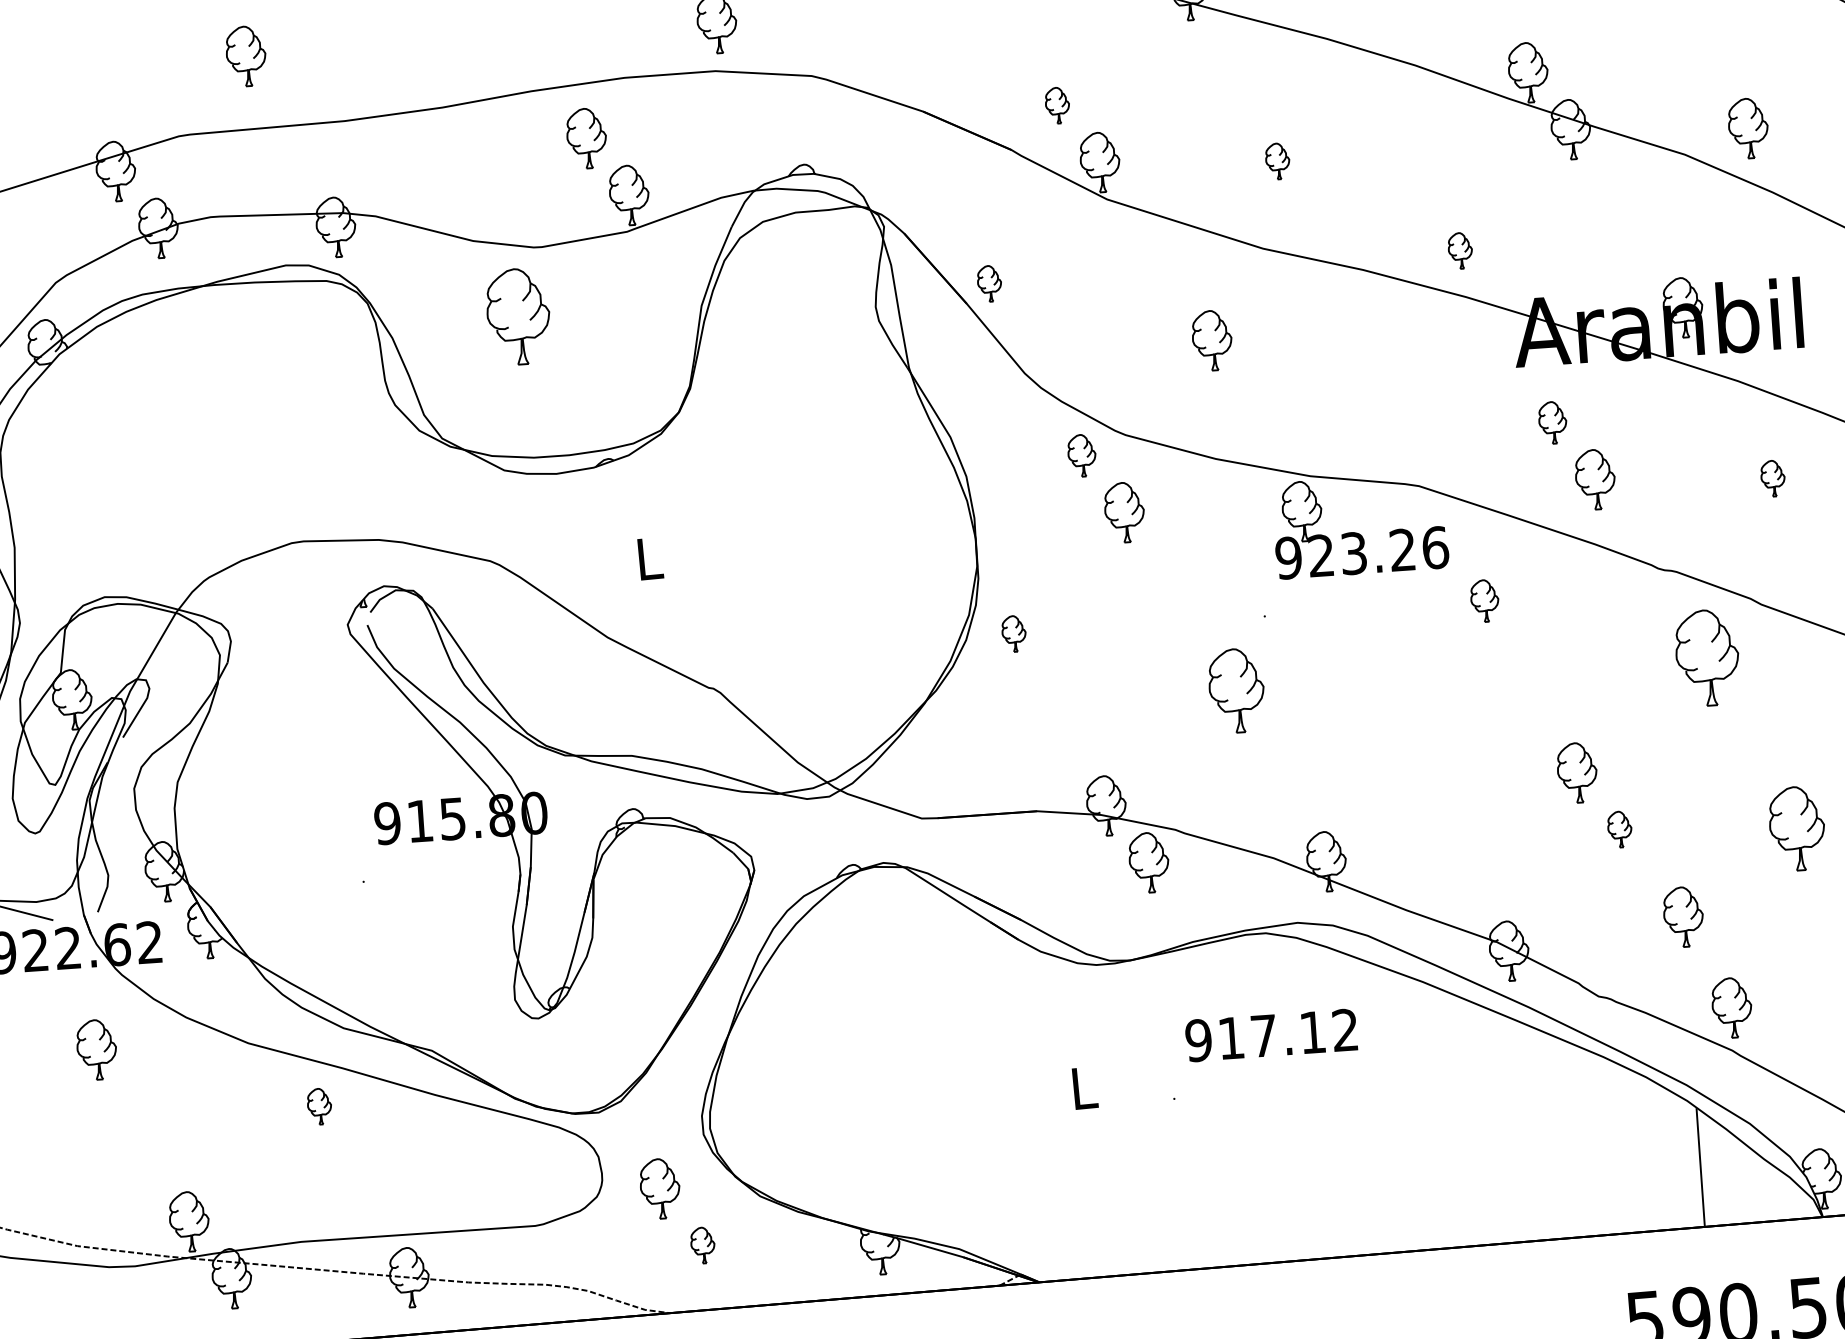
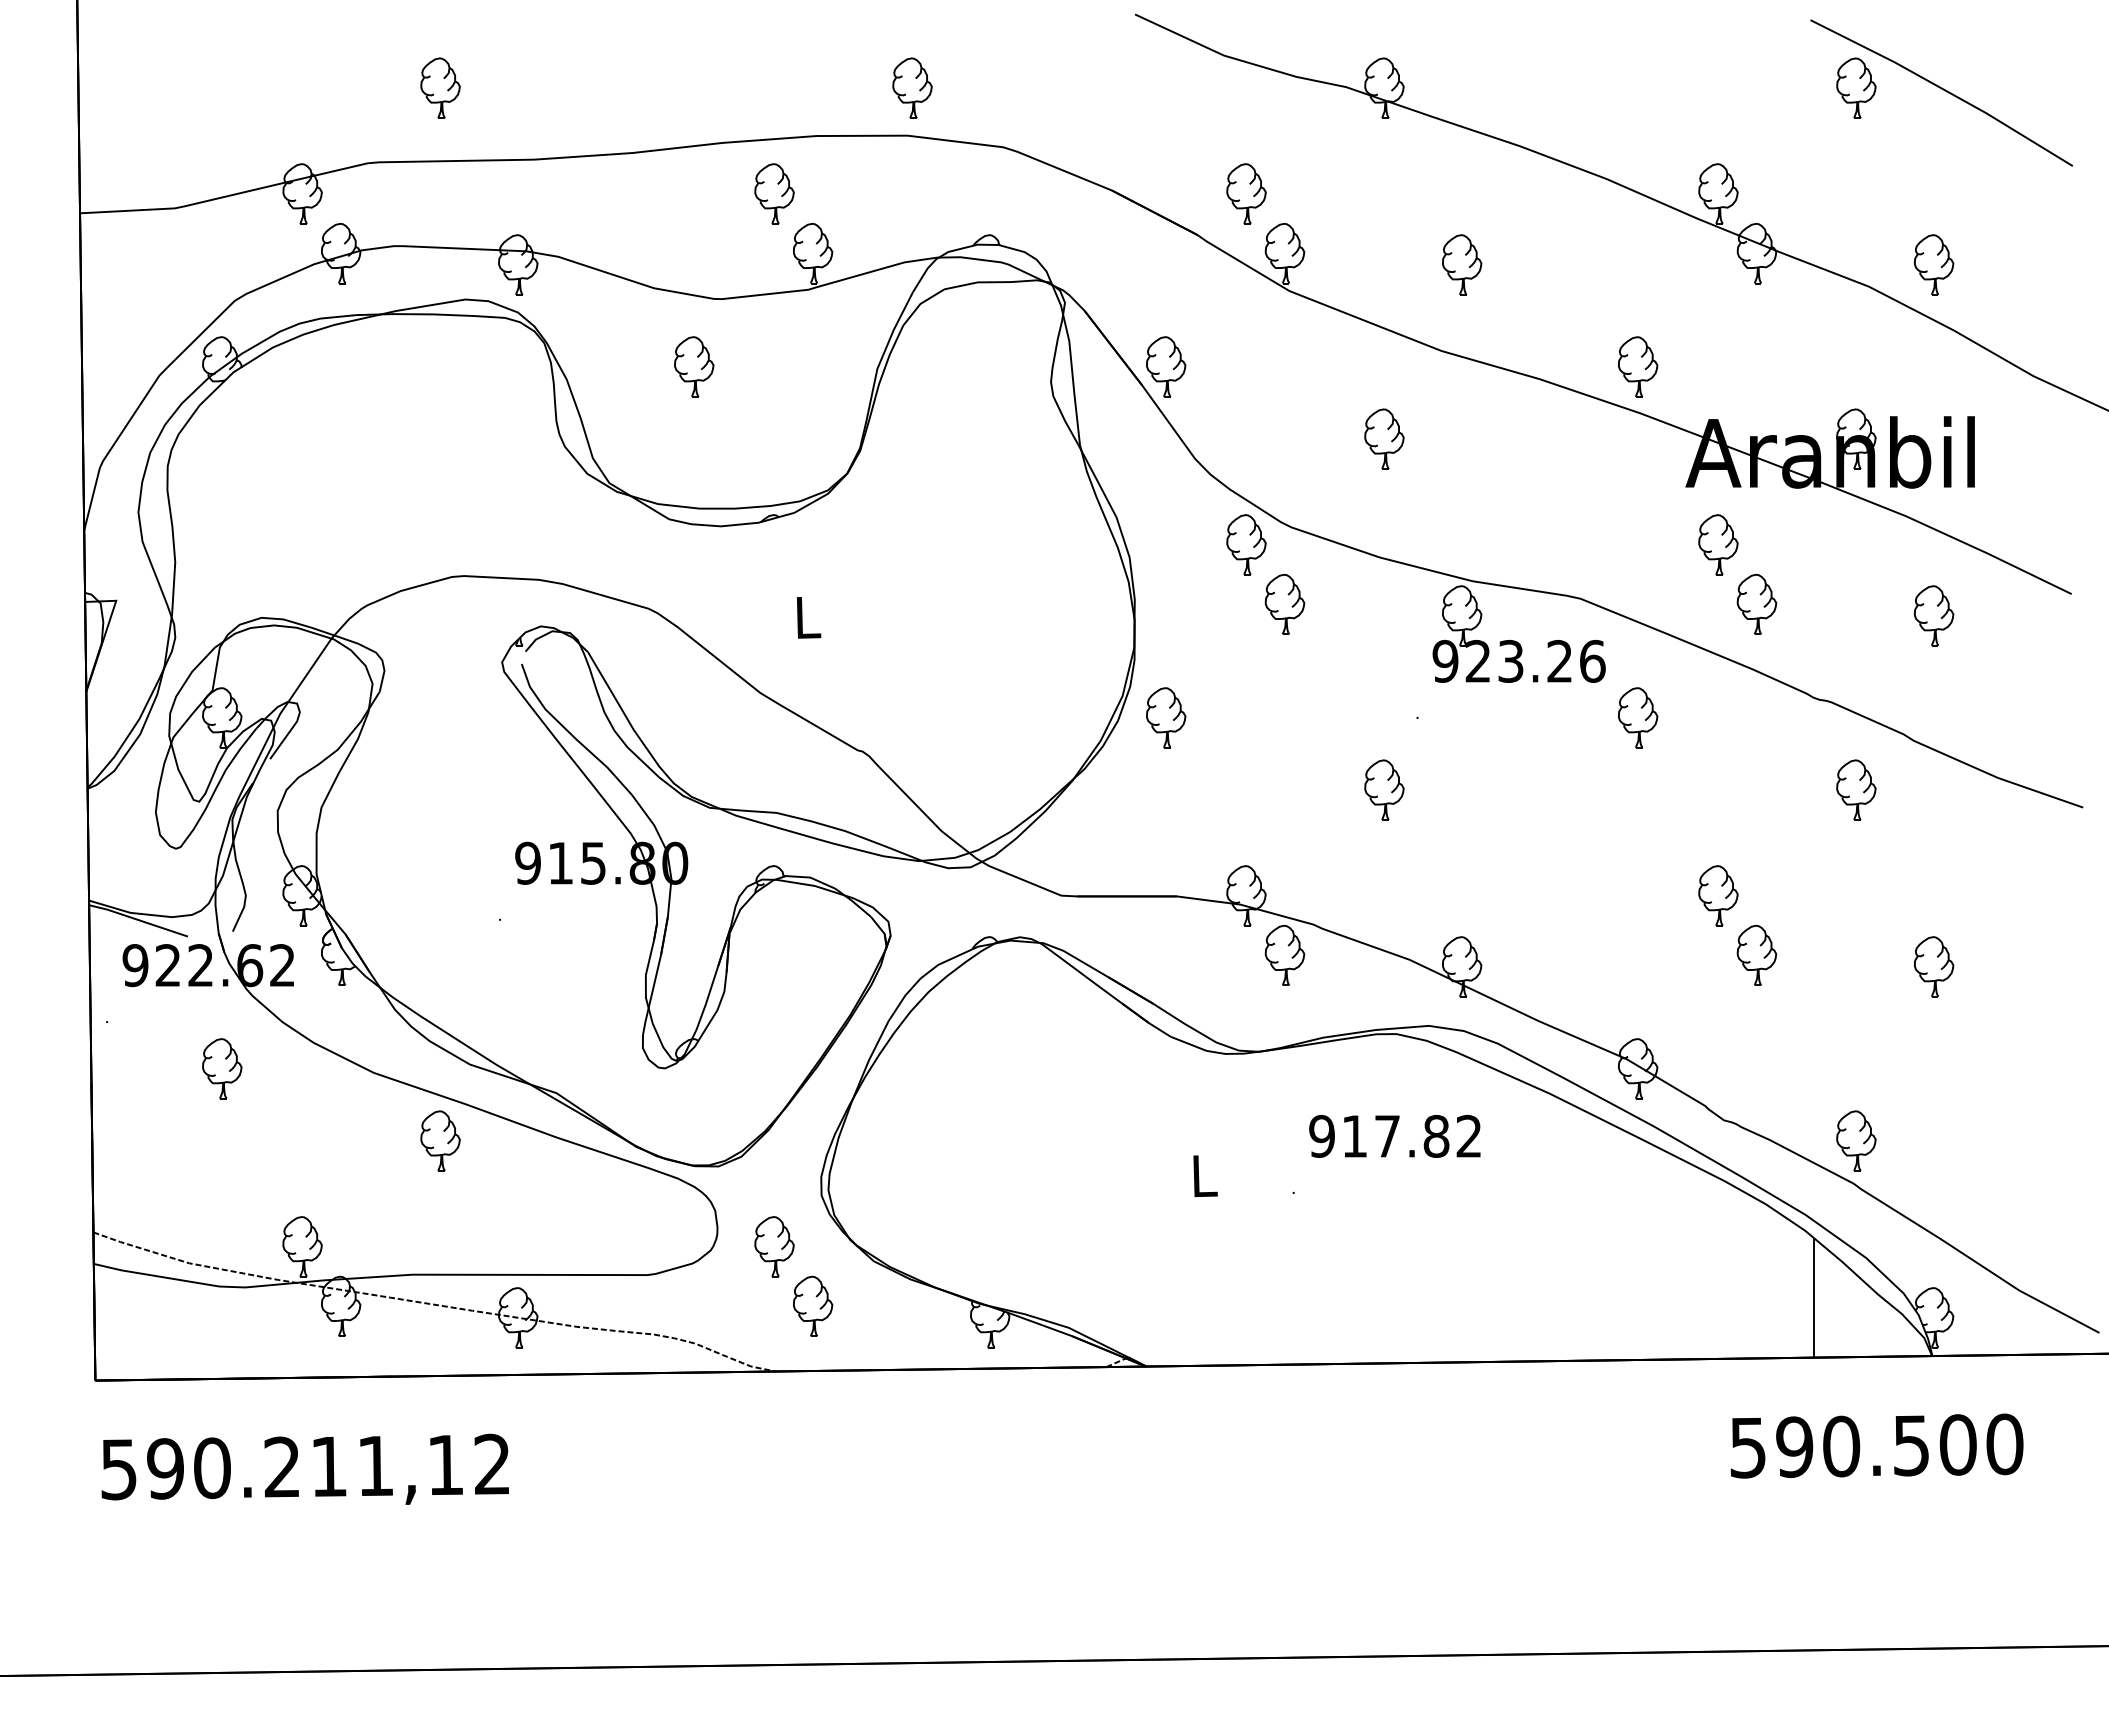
part: (1057, 105) -> (1246, 193), size x1.67
part: (1277, 160) -> (1462, 264), size x1.67
part: (1460, 250) -> (1638, 366), size x1.67
part: (989, 283) -> (1166, 366), size x1.67
part: (518, 316) -> (694, 366), size x0.62
part: (1552, 422) -> (1718, 544), size x1.43
part: (1082, 455) -> (1246, 544), size x1.43
part: (1773, 478) -> (1934, 615), size x1.67
part: (1485, 600) -> (1638, 717), size x1.43
part: (1014, 633) -> (1166, 717), size x1.67
part: (1707, 657) -> (1856, 789), size x0.62
part: (1236, 690) -> (1384, 789), size x0.71
part: (1619, 828) -> (1756, 954), size x1.67
part: (1797, 828) -> (1934, 966), size x0.71
part: (1683, 916) -> (1814, 1046), removed
text: (1312, 1031) -> (1436, 1135), 917.12 -> 917.82
part: (319, 1106) -> (440, 1140), size x1.67
part: (703, 1244) -> (813, 1305), size x1.67

